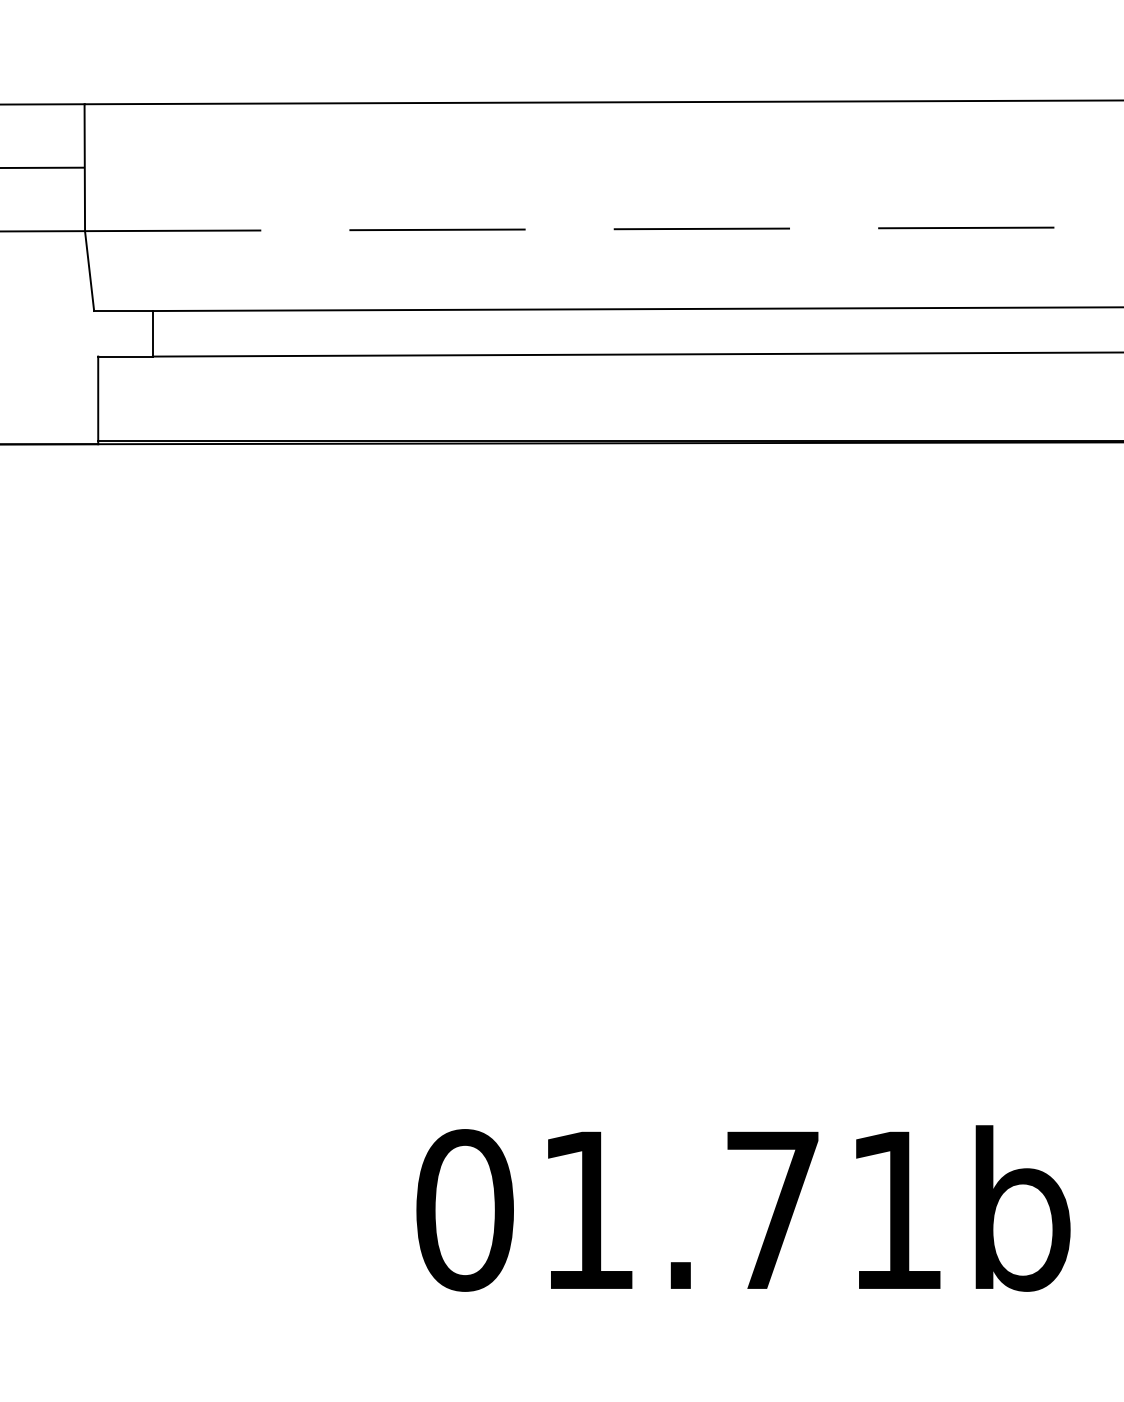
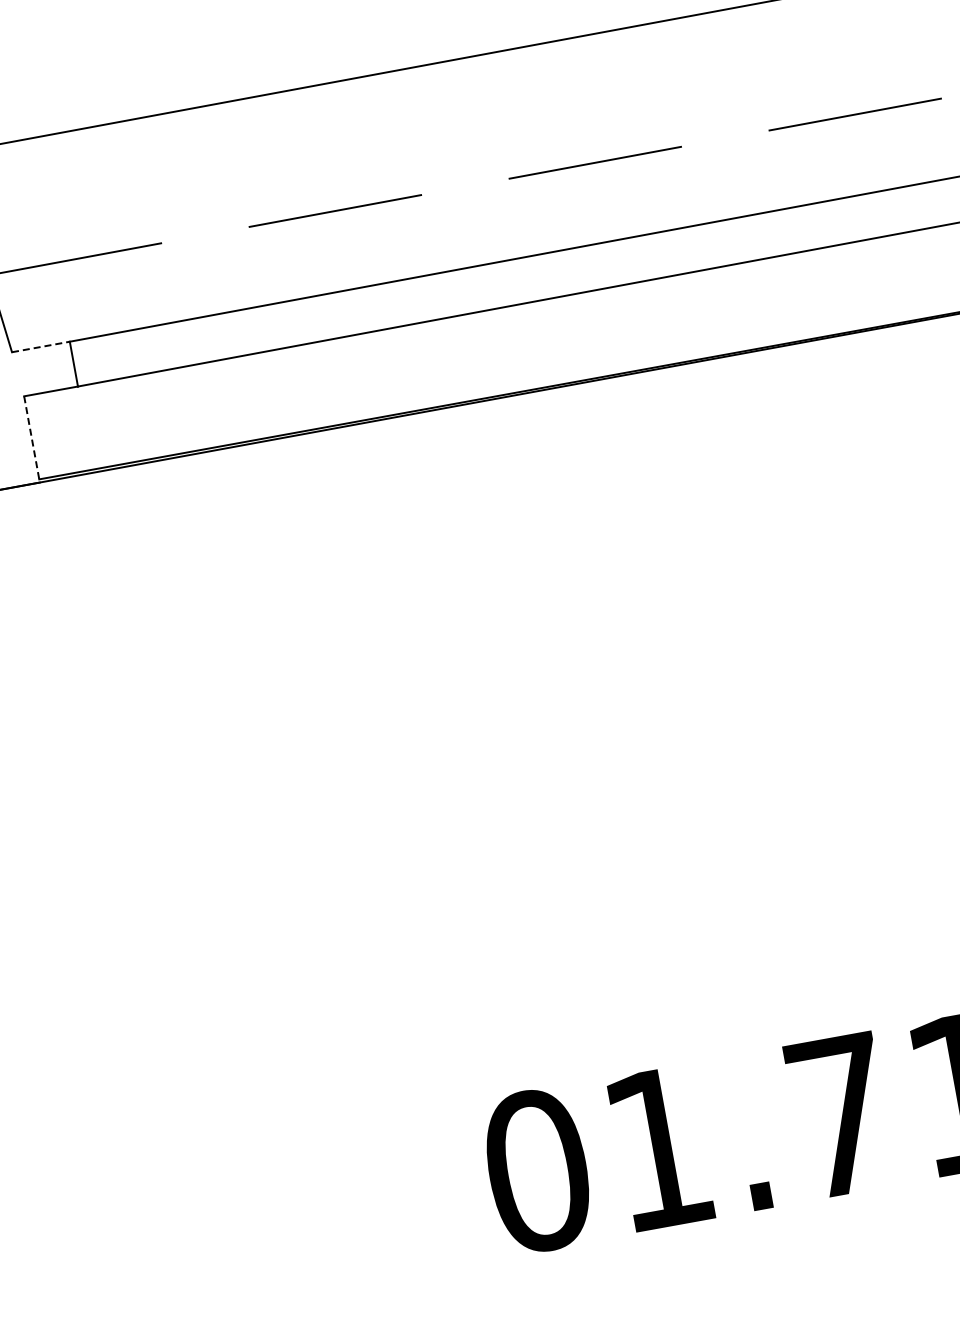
line: (124, 311) -> (41, 347), solid -> dashed
line: (98, 400) -> (32, 439), solid -> dashed

